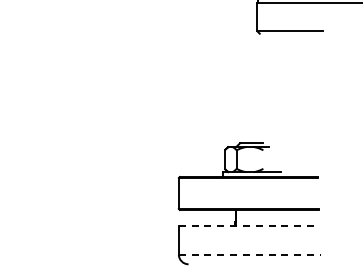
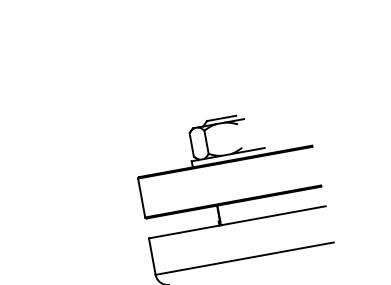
line: (249, 225) -> (237, 222), dashed -> solid
line: (249, 254) -> (244, 258), dashed -> solid

